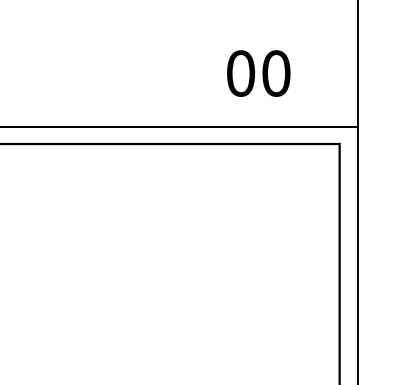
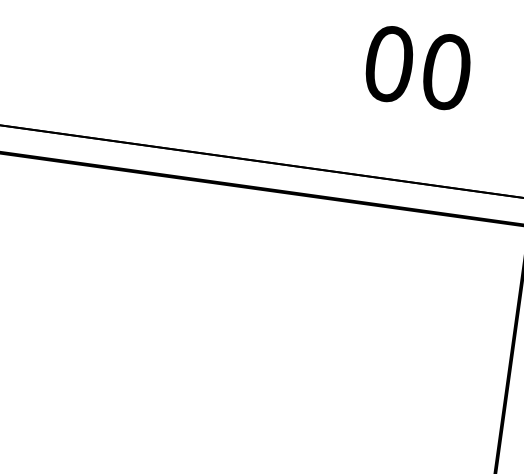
text: (258, 73) -> (417, 67), moved

